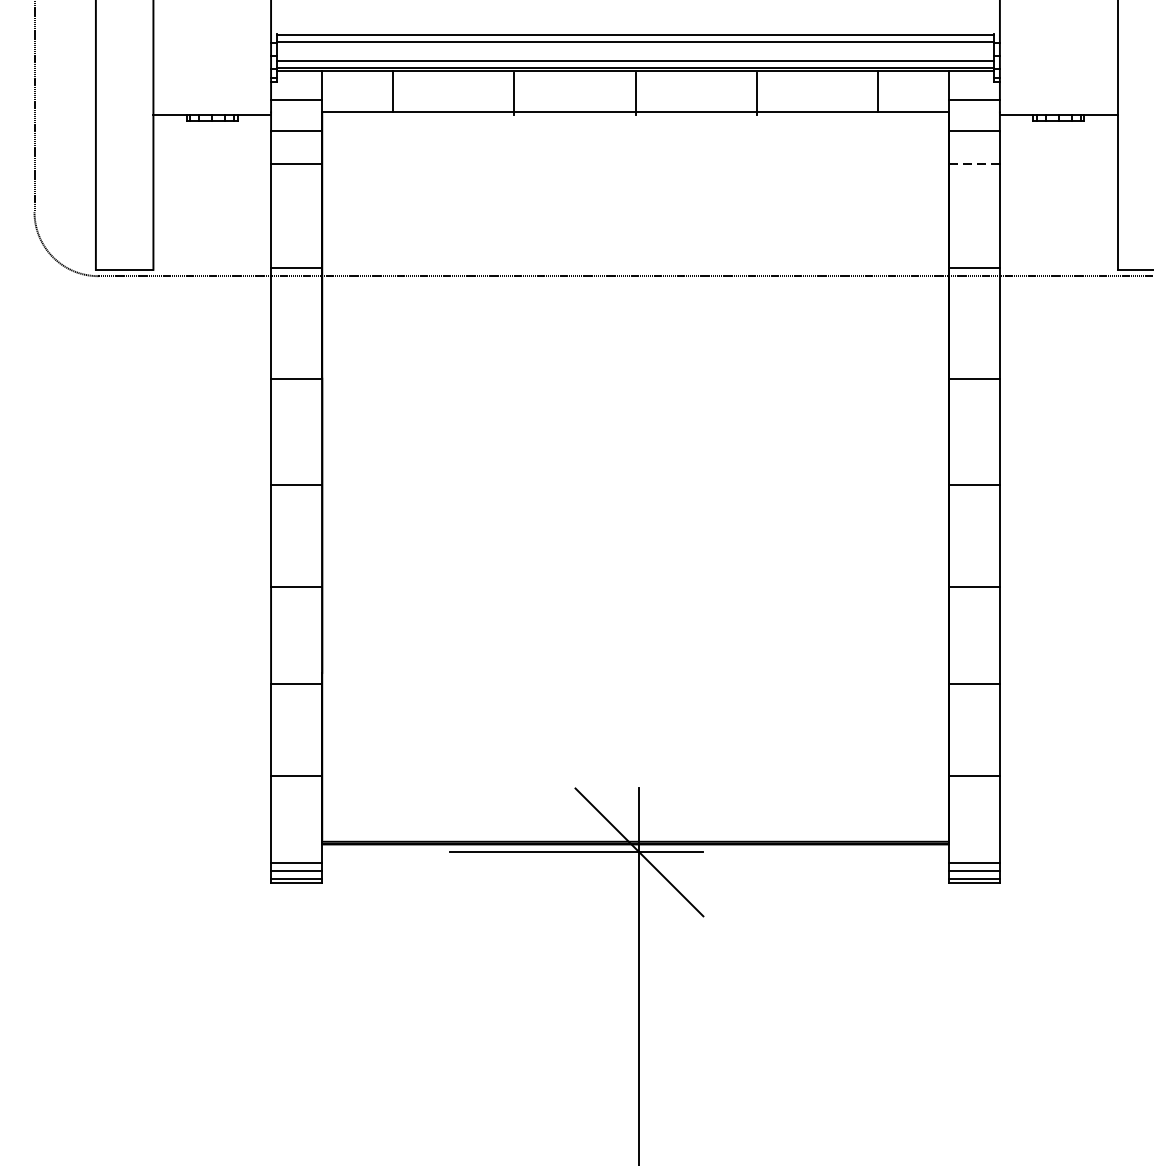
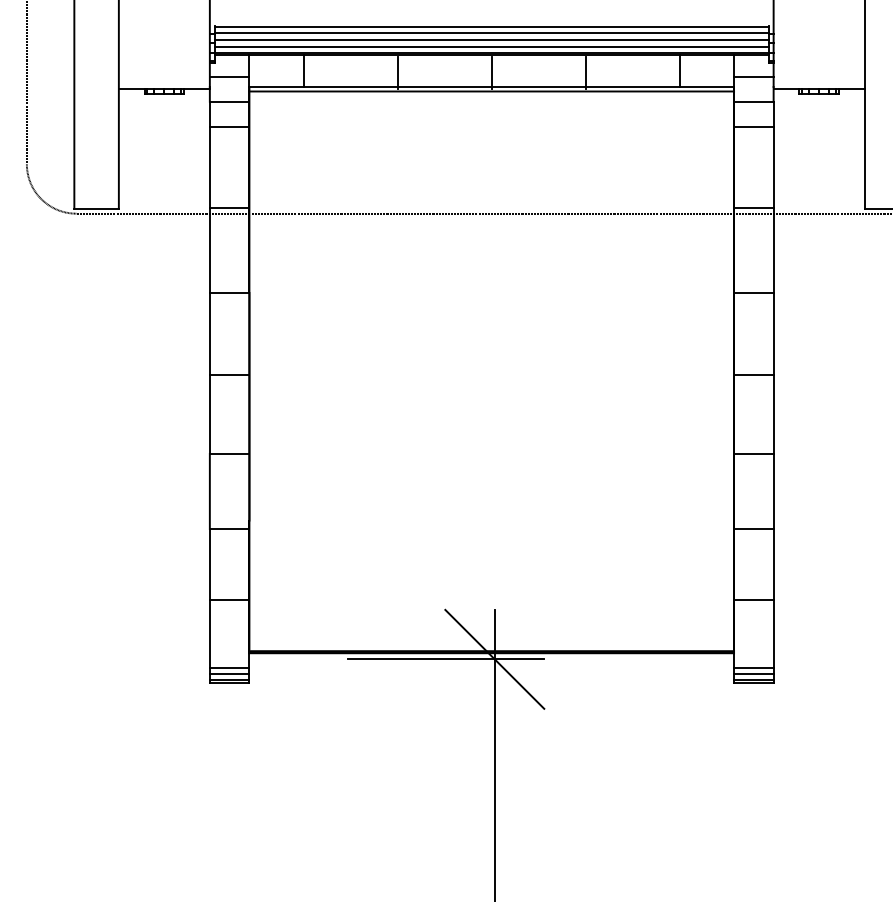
line: (635, 52) -> (491, 40), added
line: (635, 118) -> (491, 91), added
line: (973, 164) -> (753, 127), dashed -> solid

